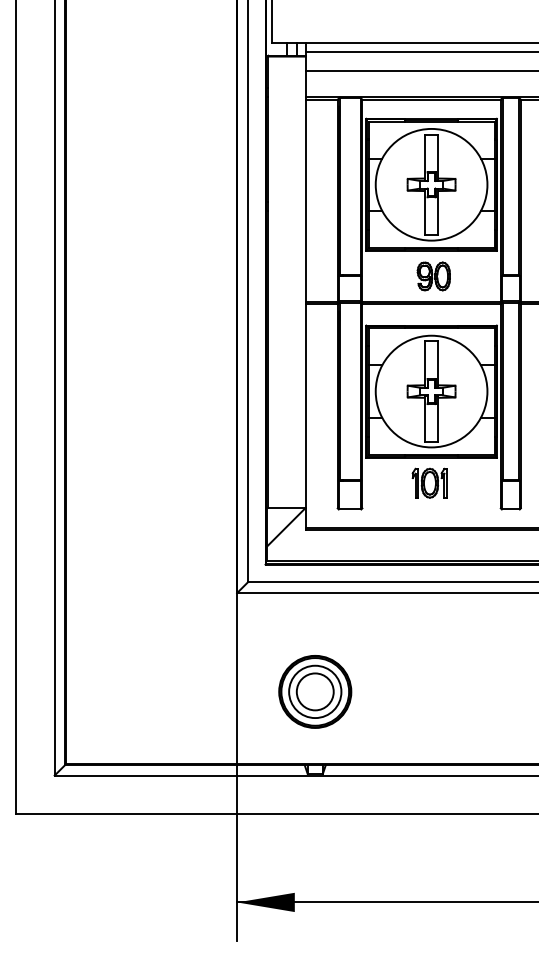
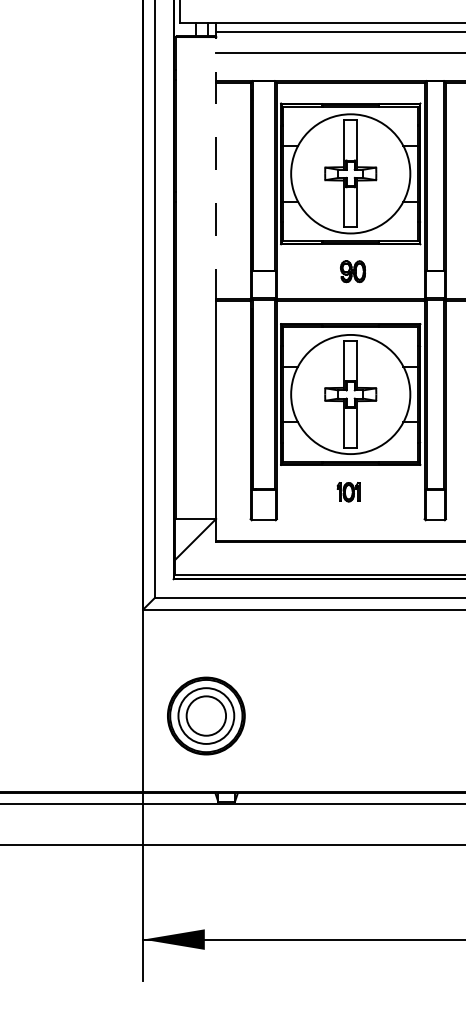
line: (305, 180) -> (216, 169), solid -> dashed
part: (433, 276) -> (352, 271), size x0.7
part: (429, 482) -> (348, 491), size x0.6
part: (315, 691) -> (206, 715), moved

